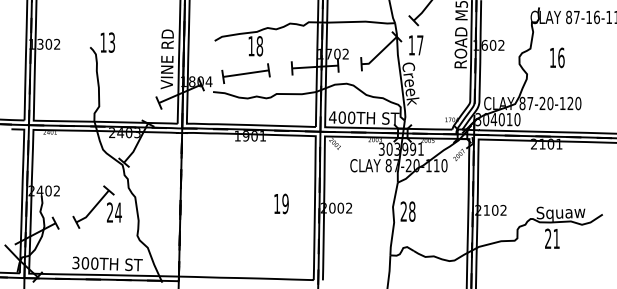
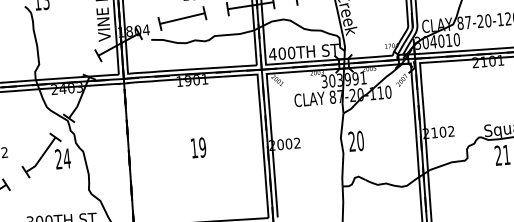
text: (281, 203) -> (198, 147), moved
part: (96, 206) -> (44, 154), moved
text: (412, 211) -> (360, 140), 28 -> 20

